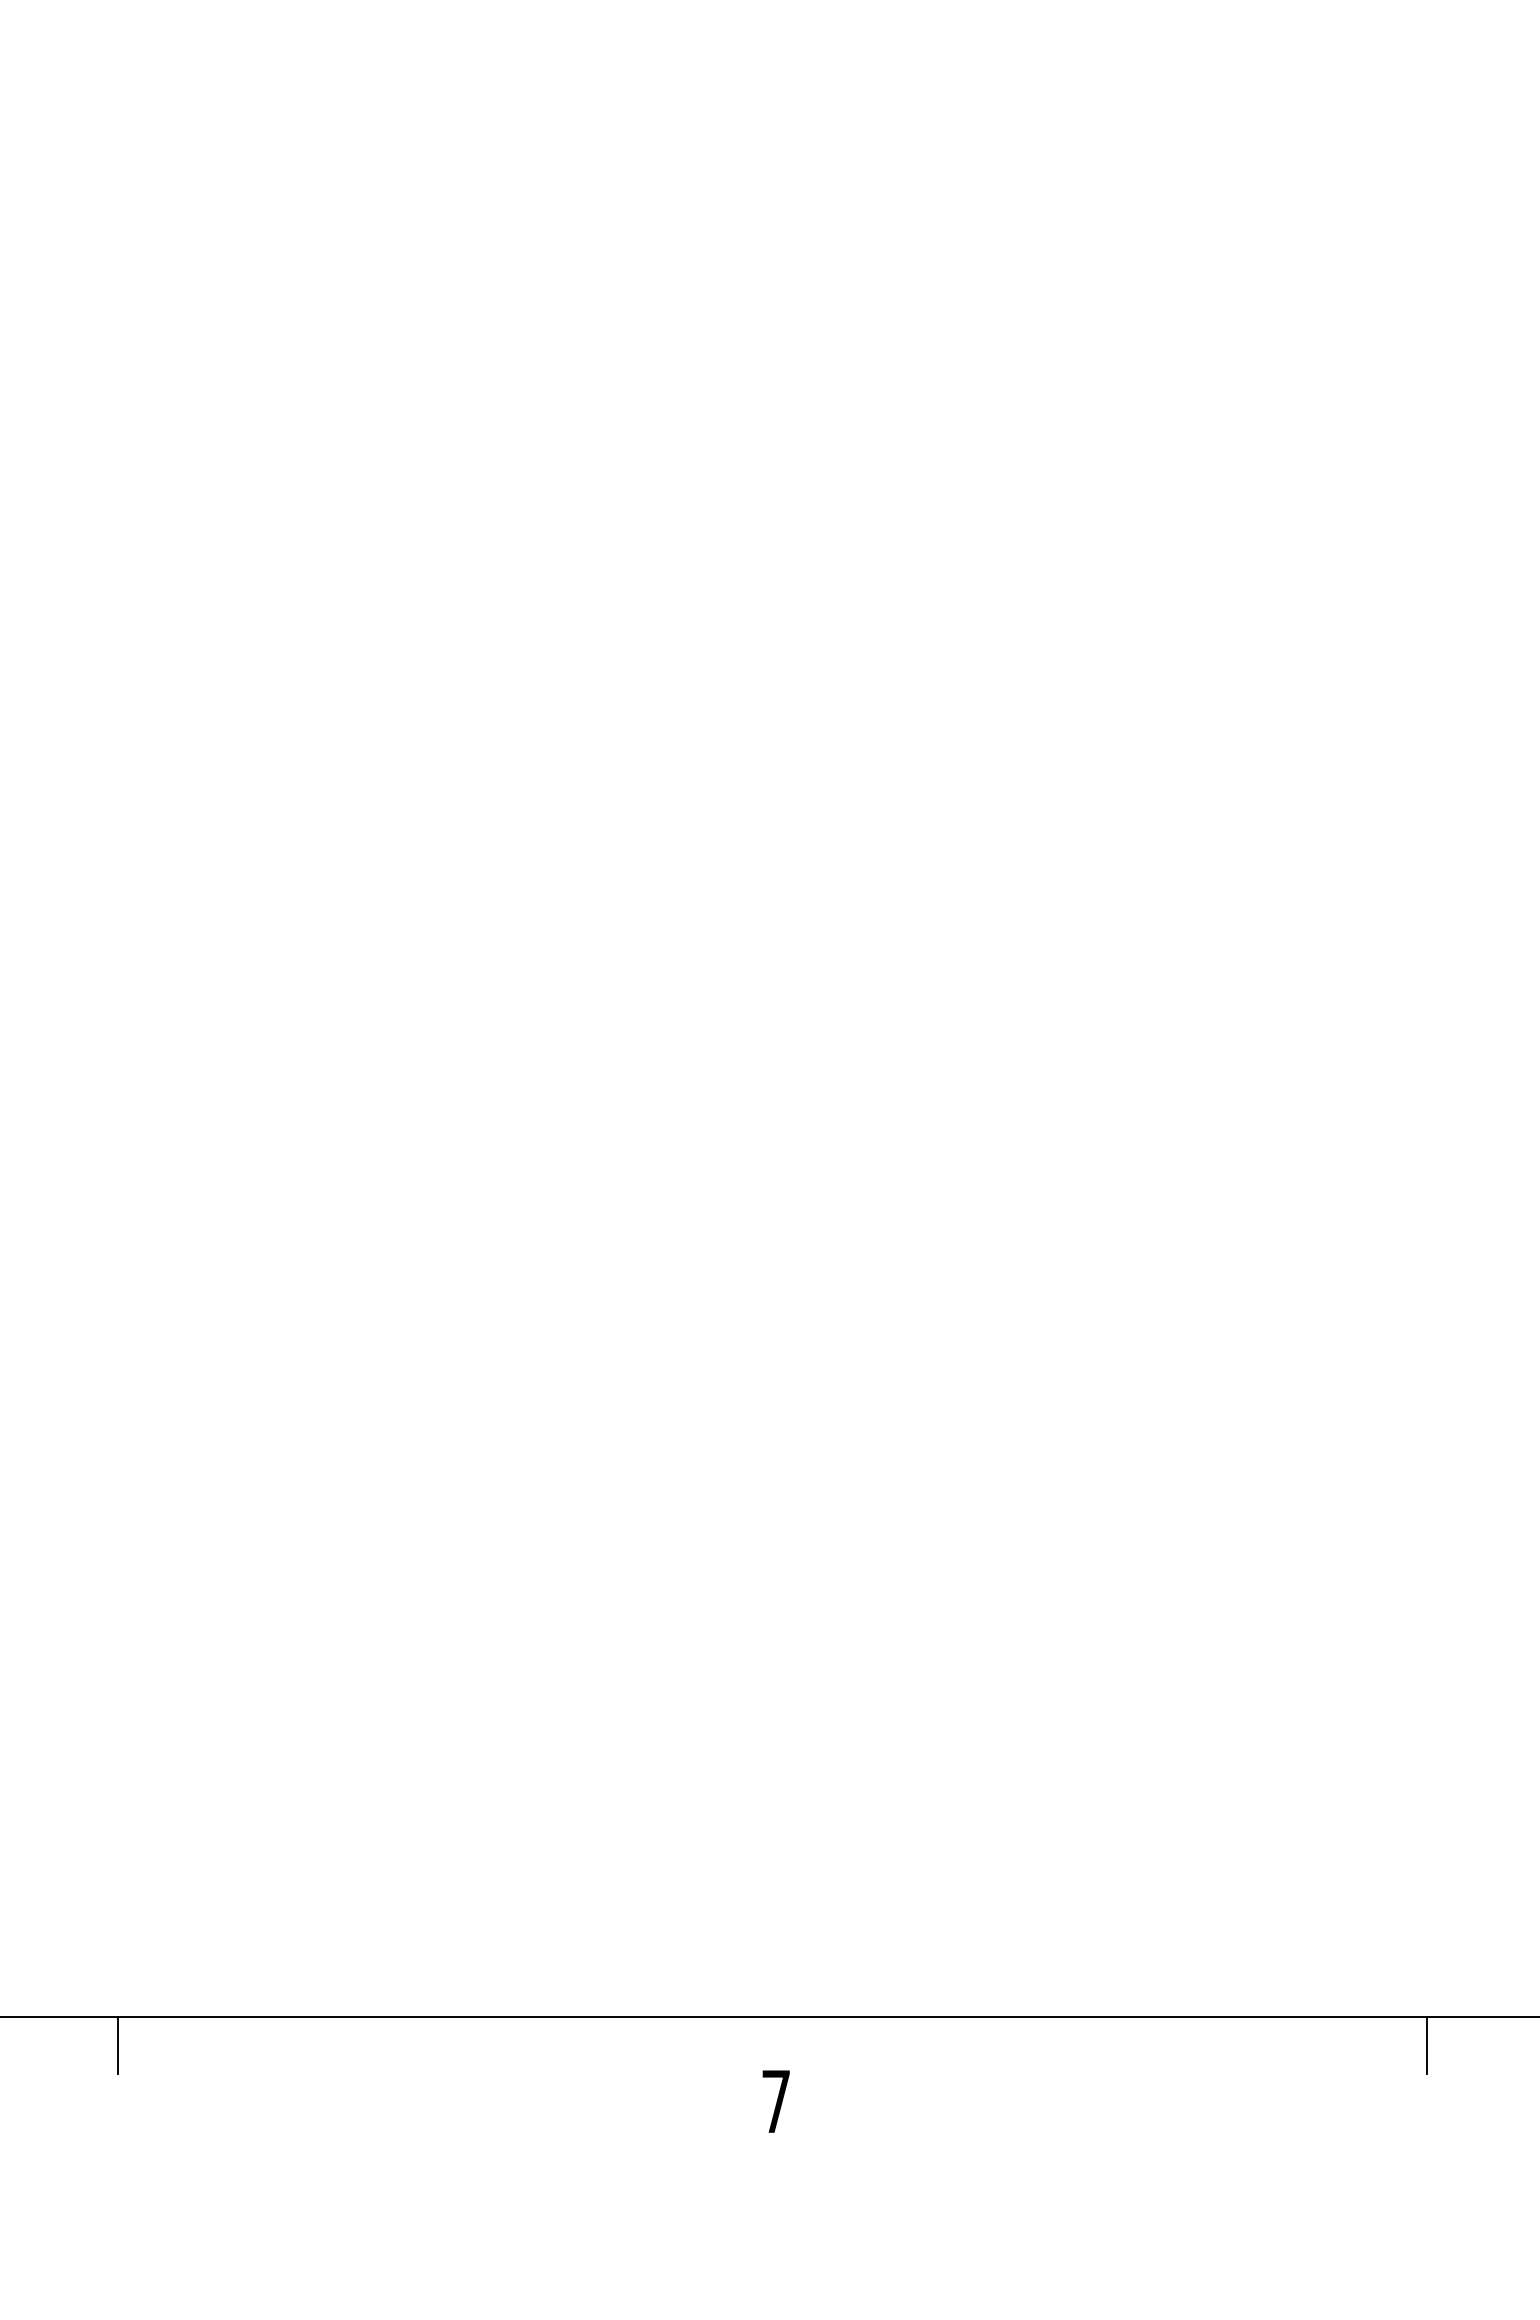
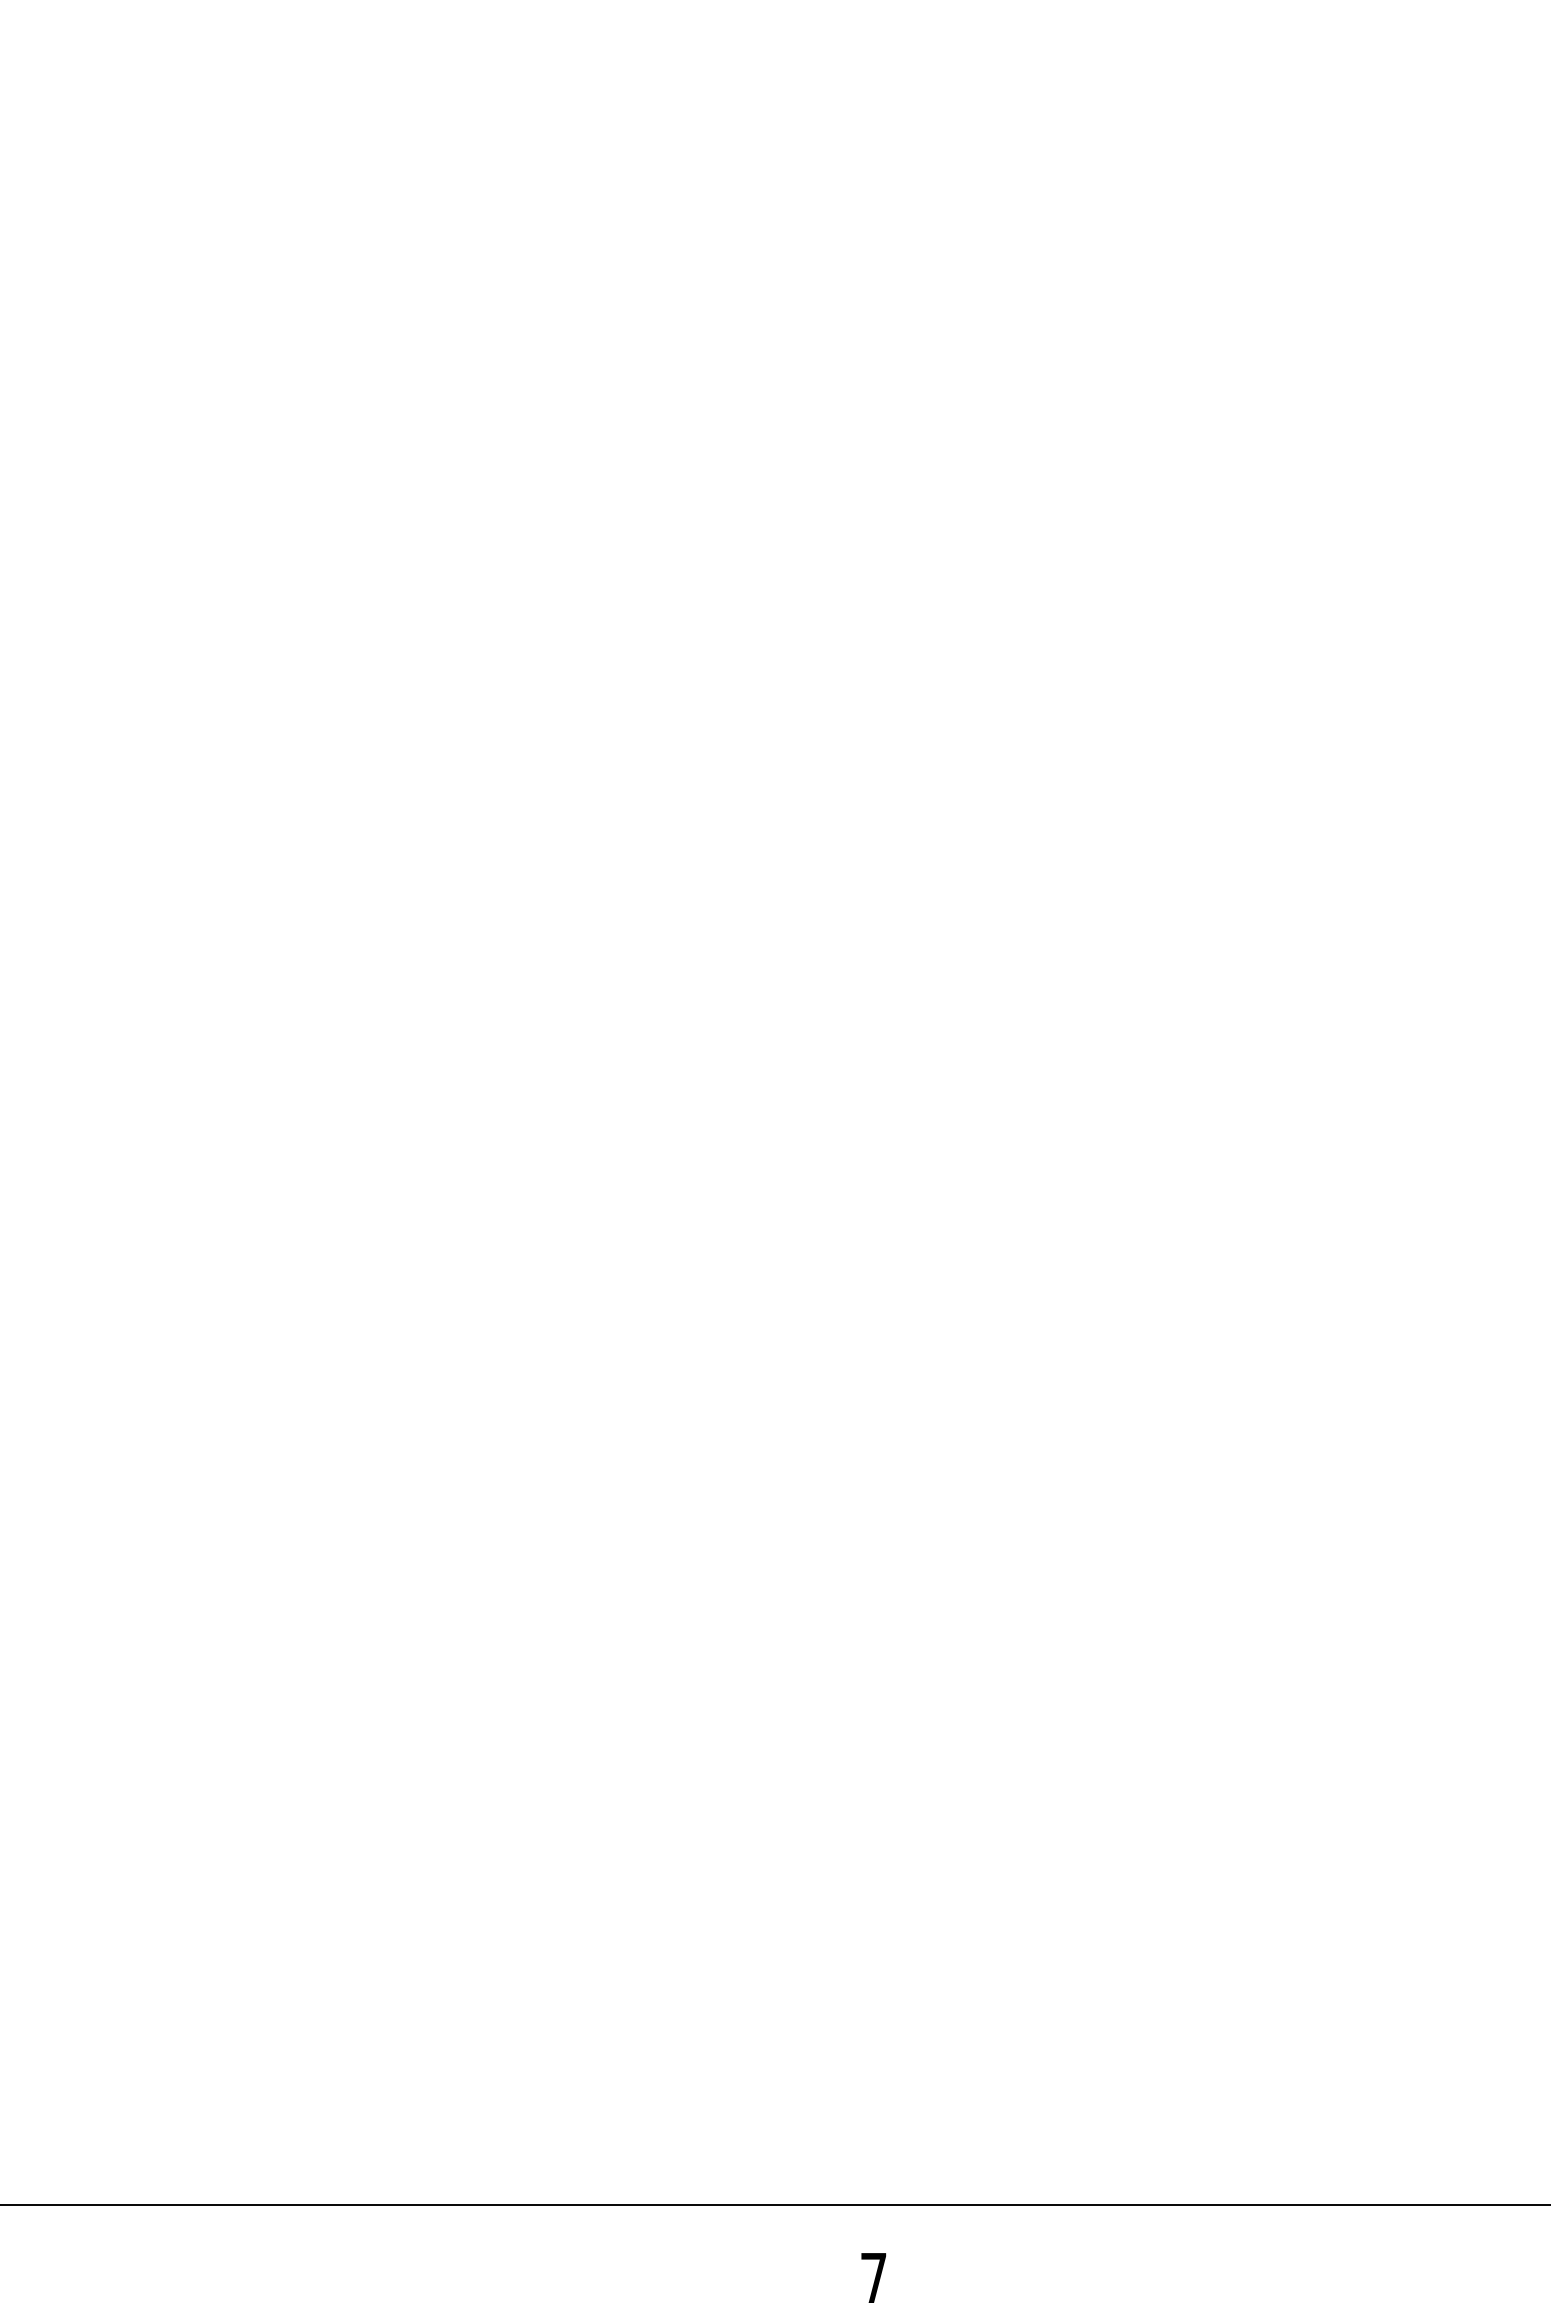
line: (118, 2045) -> (273, 2230), removed
line: (1427, 2045) -> (1467, 2230), removed

